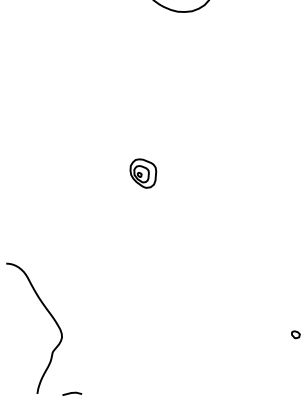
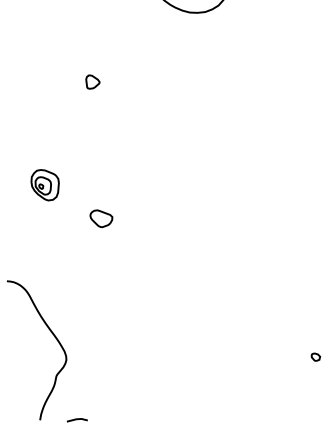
part: (86, 76) -> (92, 81), added
part: (142, 173) -> (44, 185), moved
part: (94, 204) -> (101, 218), added

